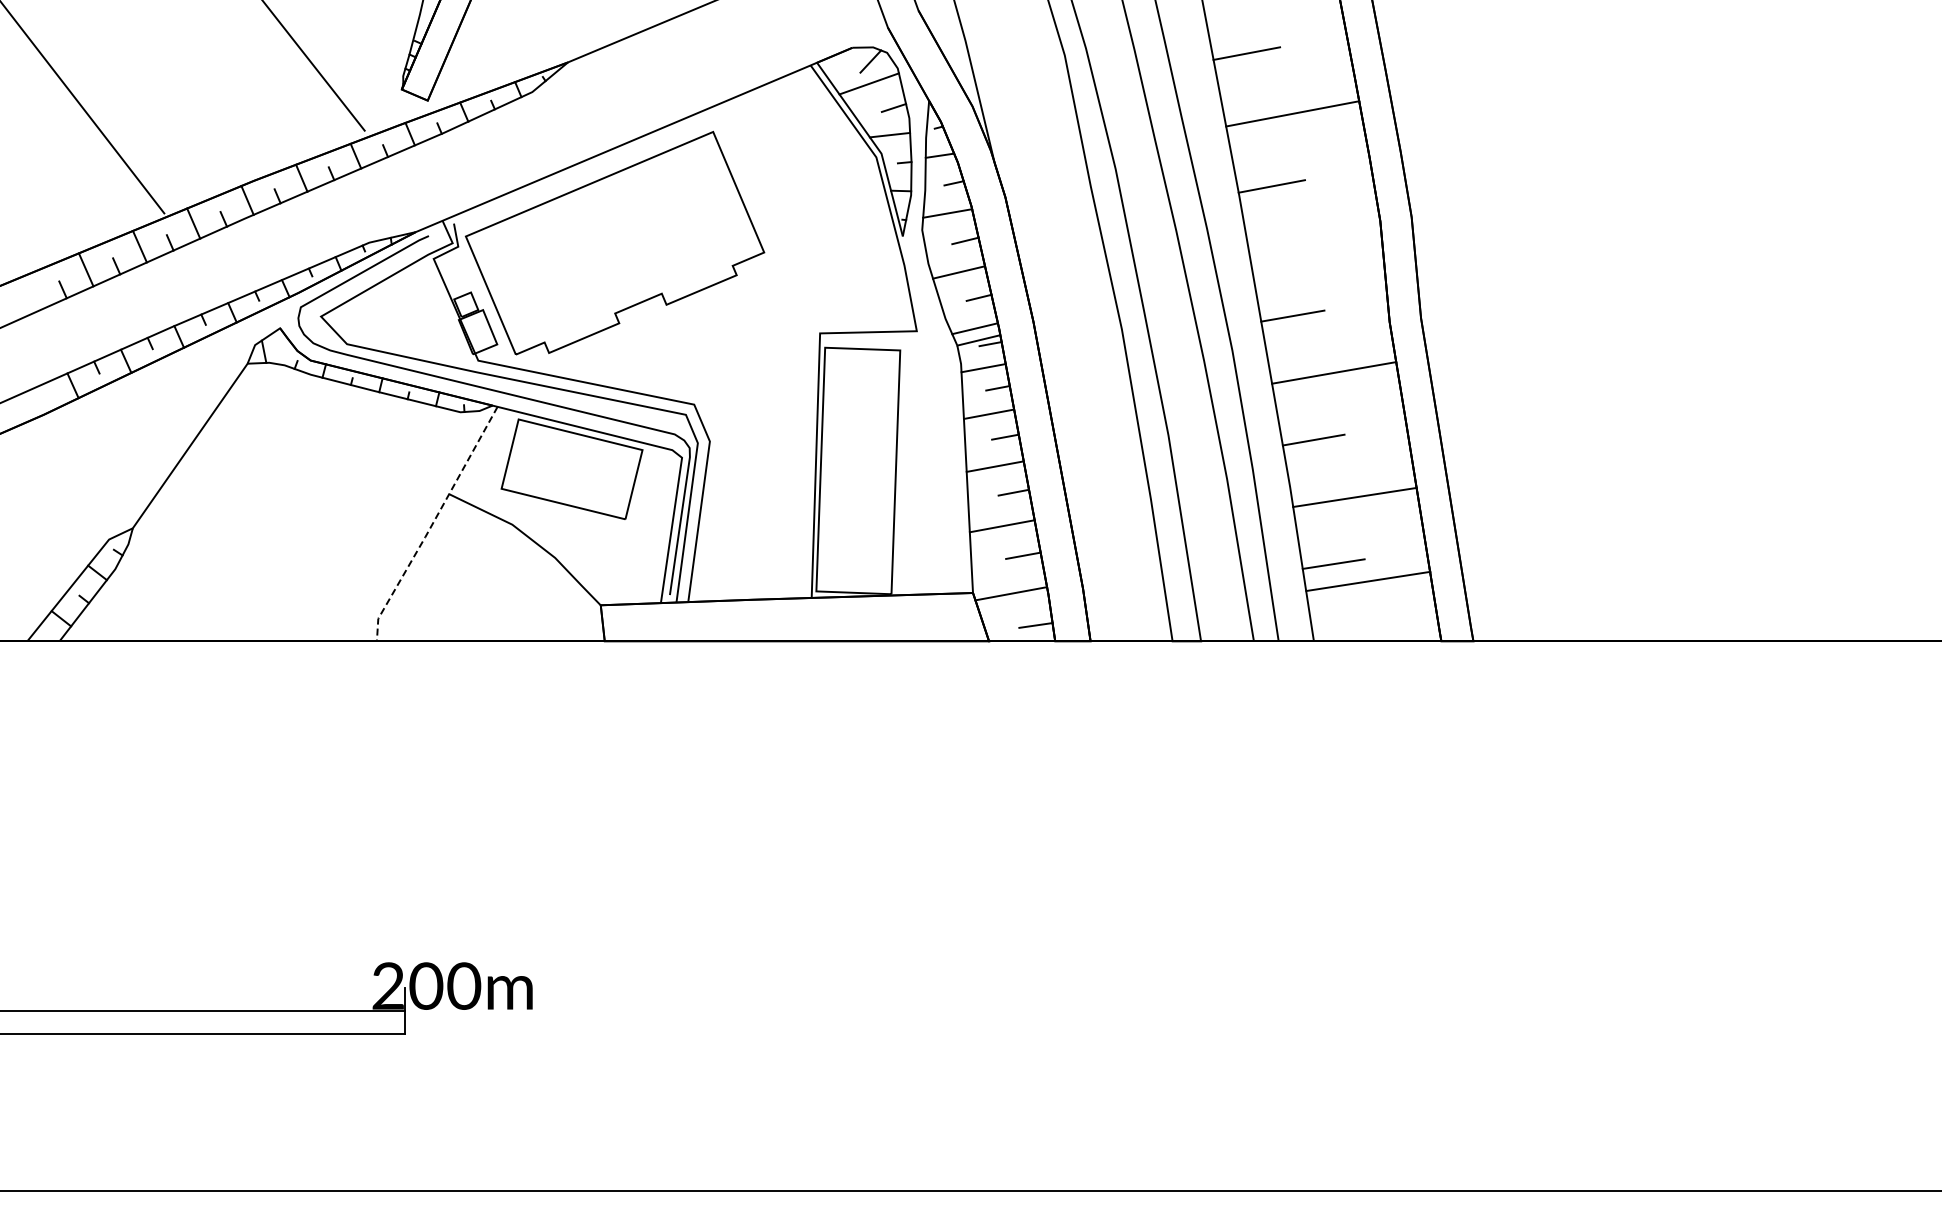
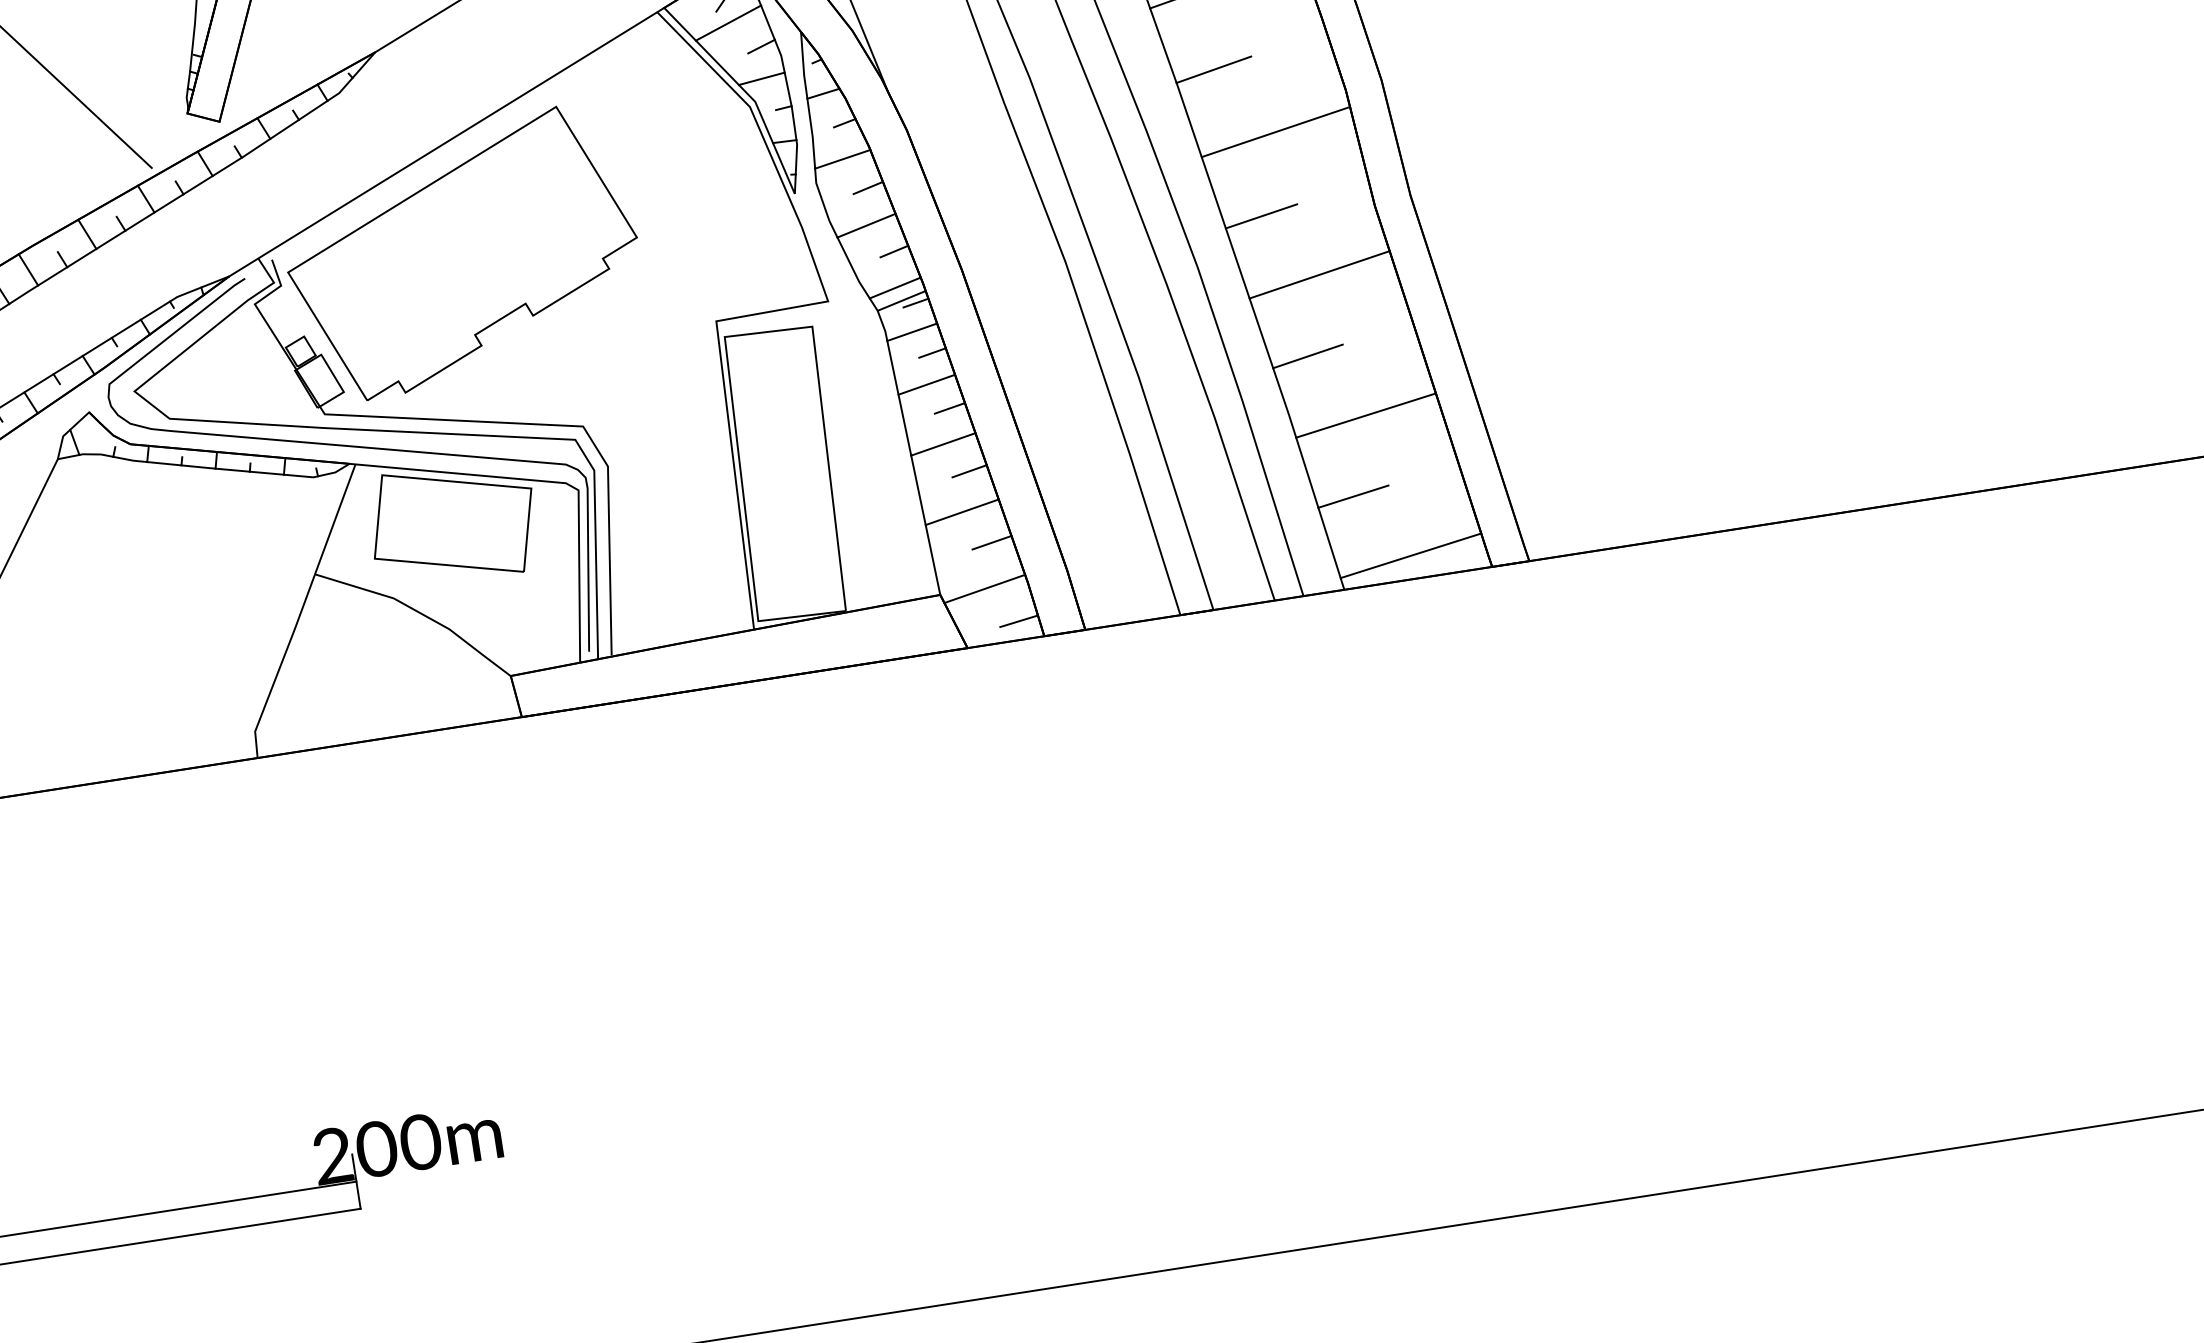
line: (1315, 246) -> (1275, 131), added
line: (432, 524) -> (301, 612), dashed -> solid
line: (1368, 581) -> (1411, 555), moved

